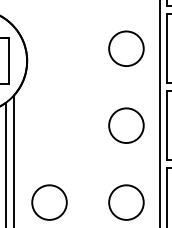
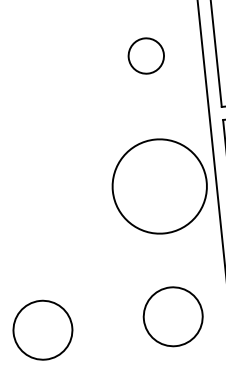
circle: (126, 48) -> (146, 55), size x0.6
circle: (126, 125) -> (159, 186), size x1.6

